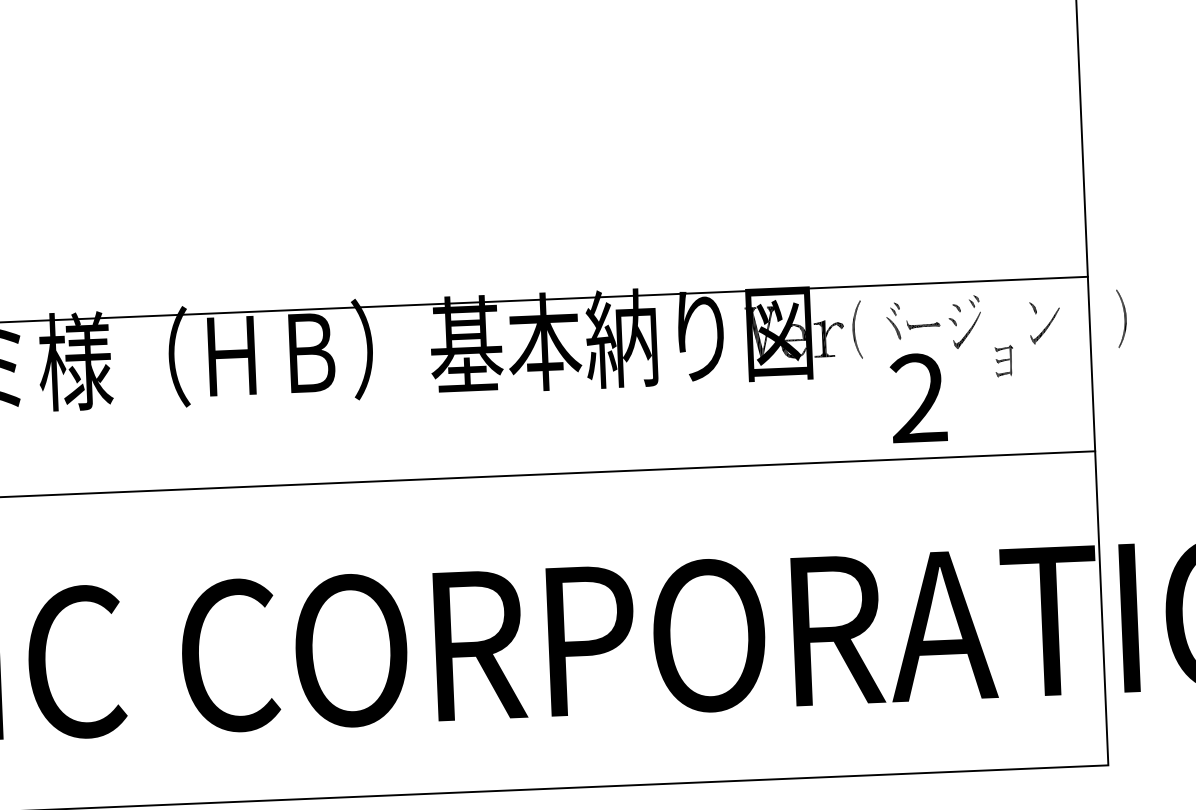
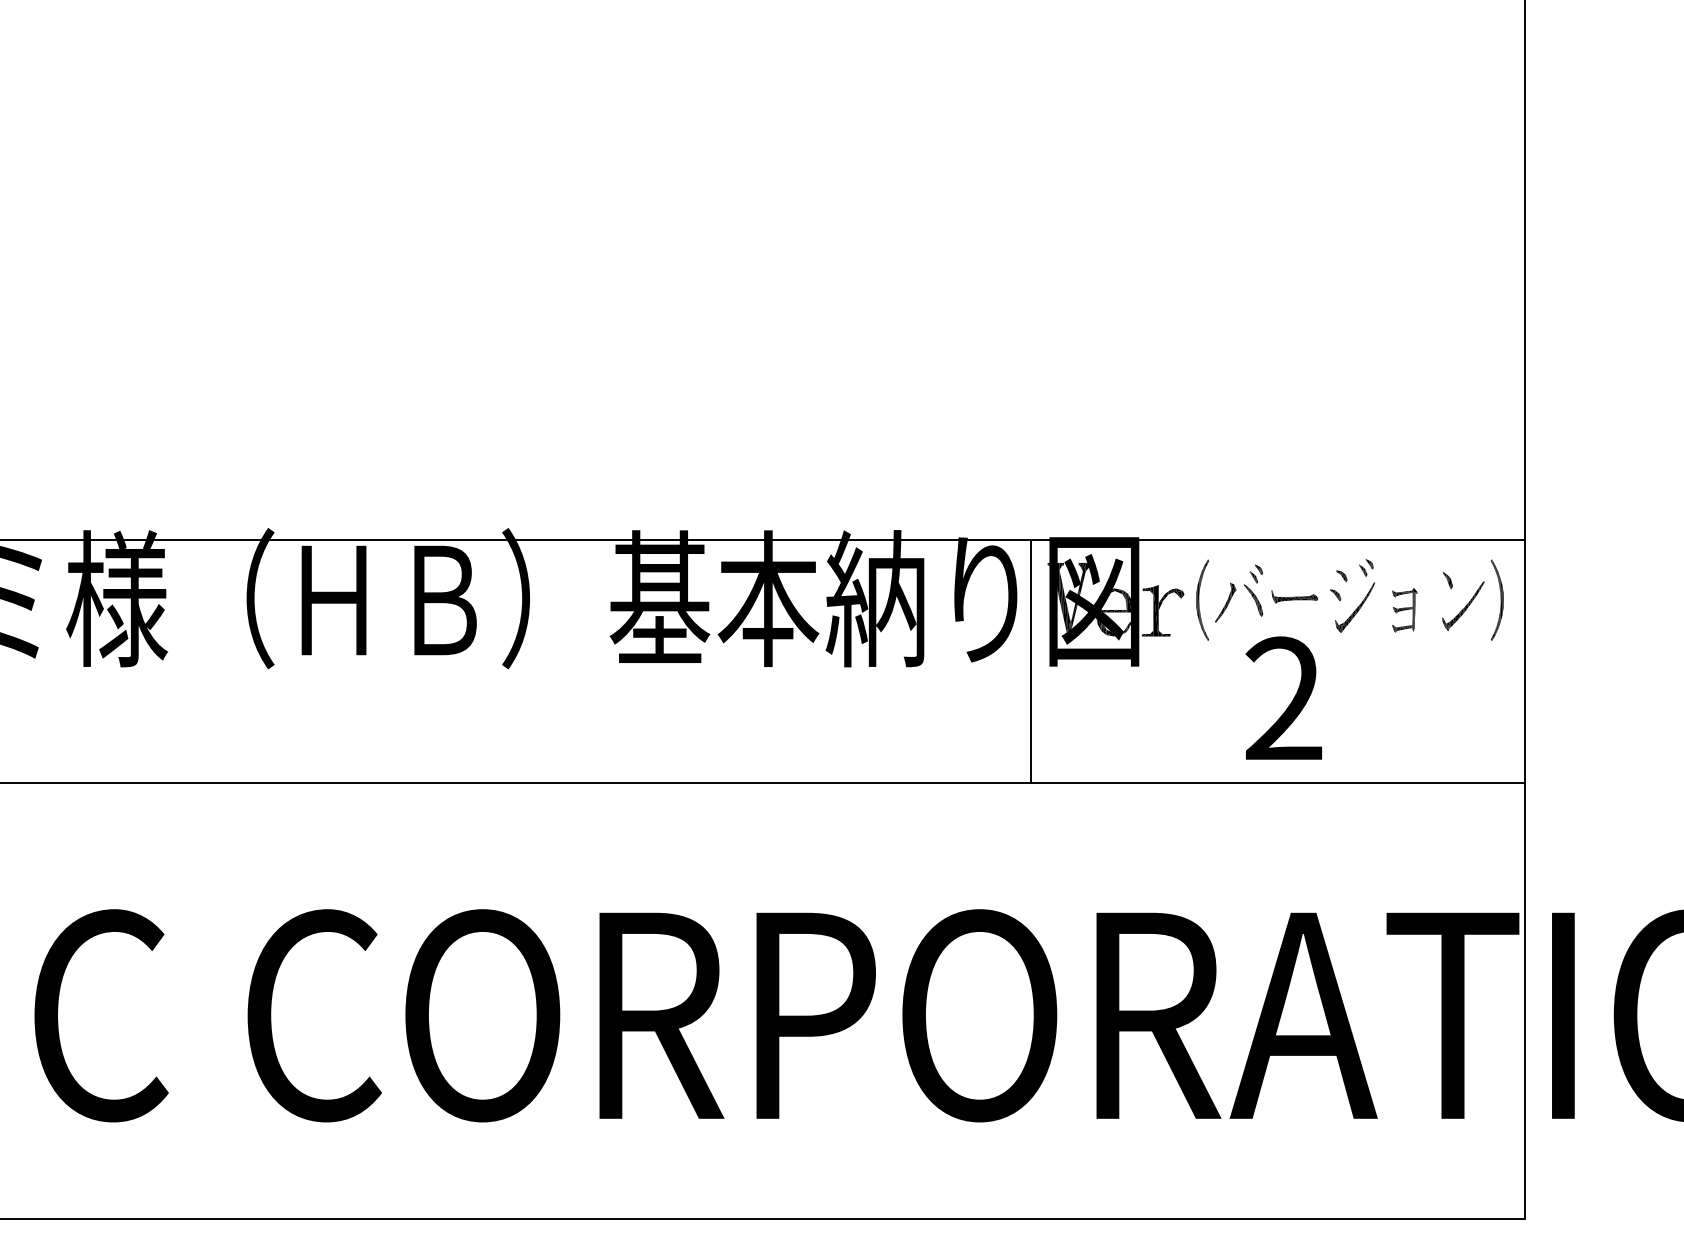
part: (1122, 318) -> (1497, 599), moved
part: (873, 330) -> (1225, 602), added
part: (1004, 361) -> (1404, 610), moved
line: (735, 379) -> (1031, 661), added

